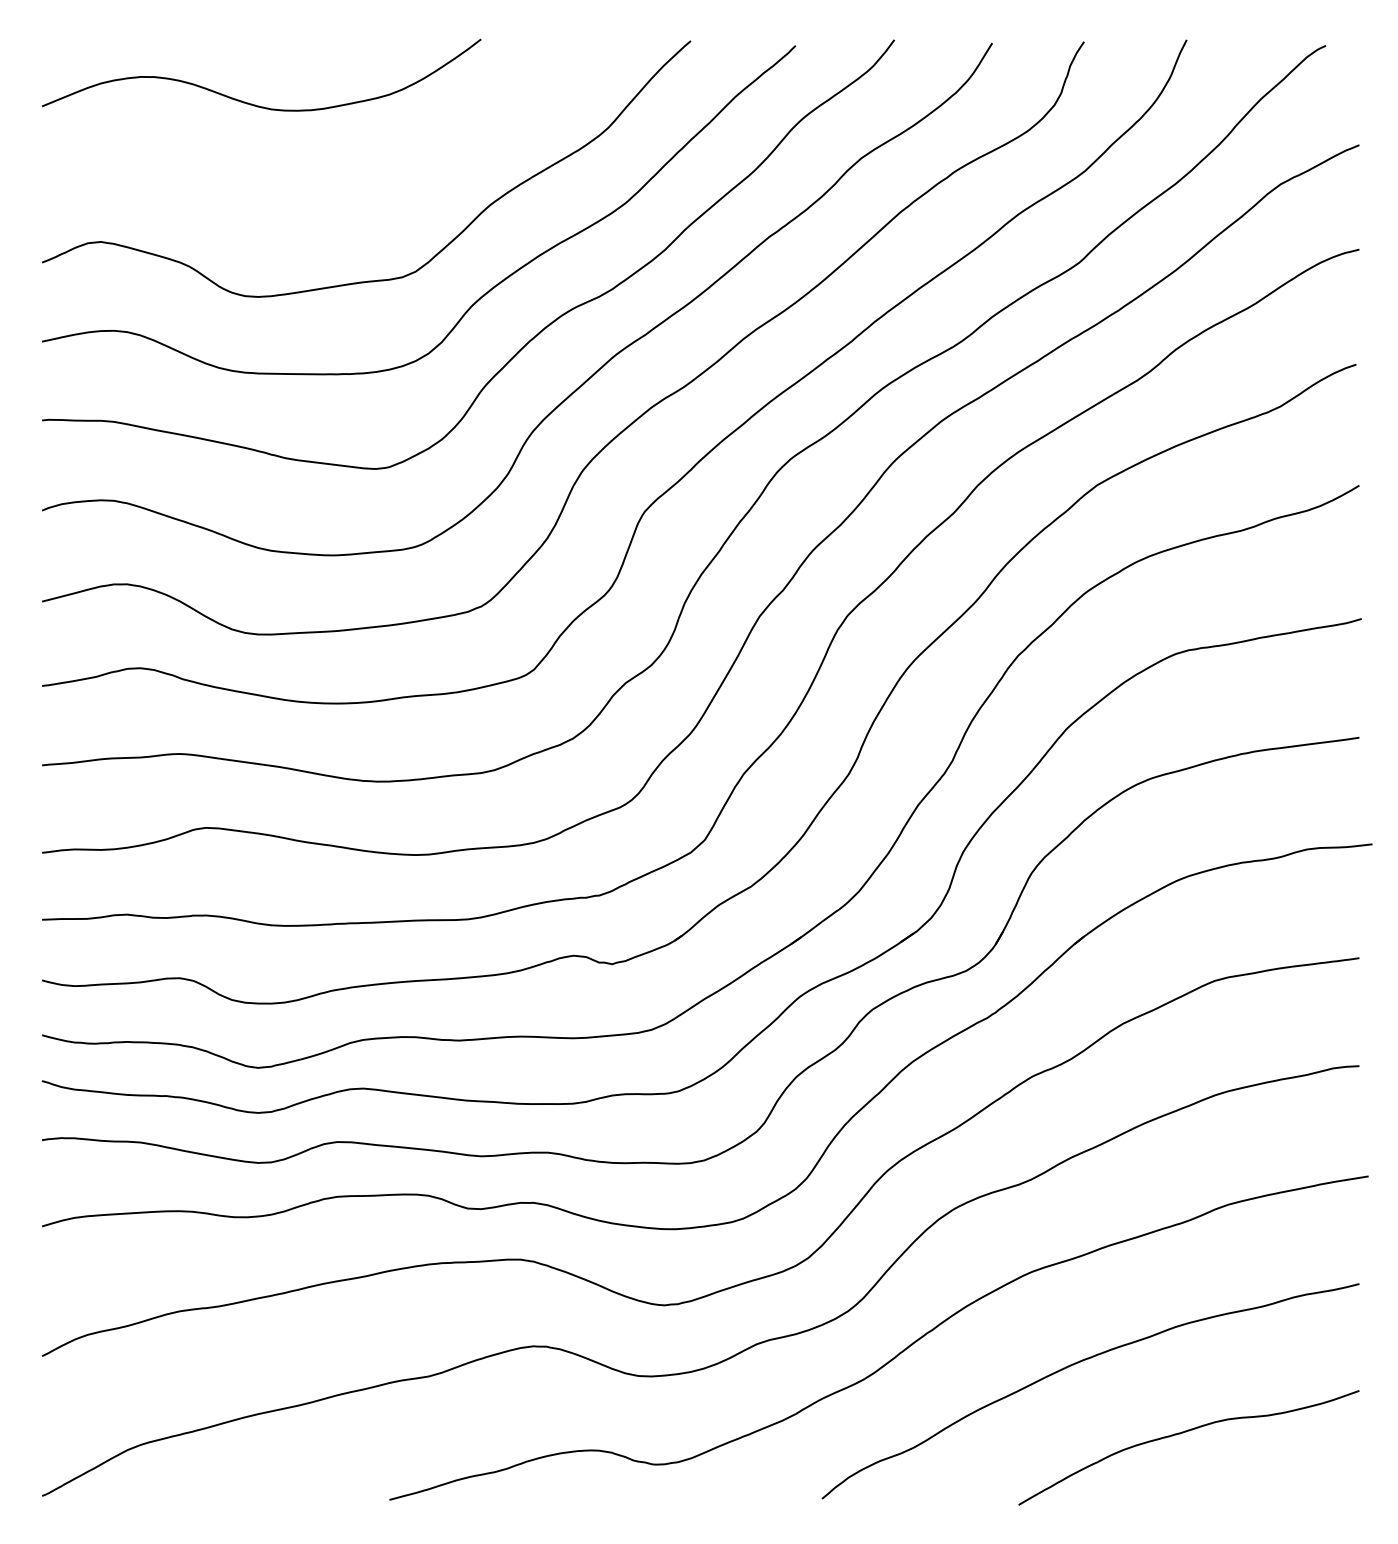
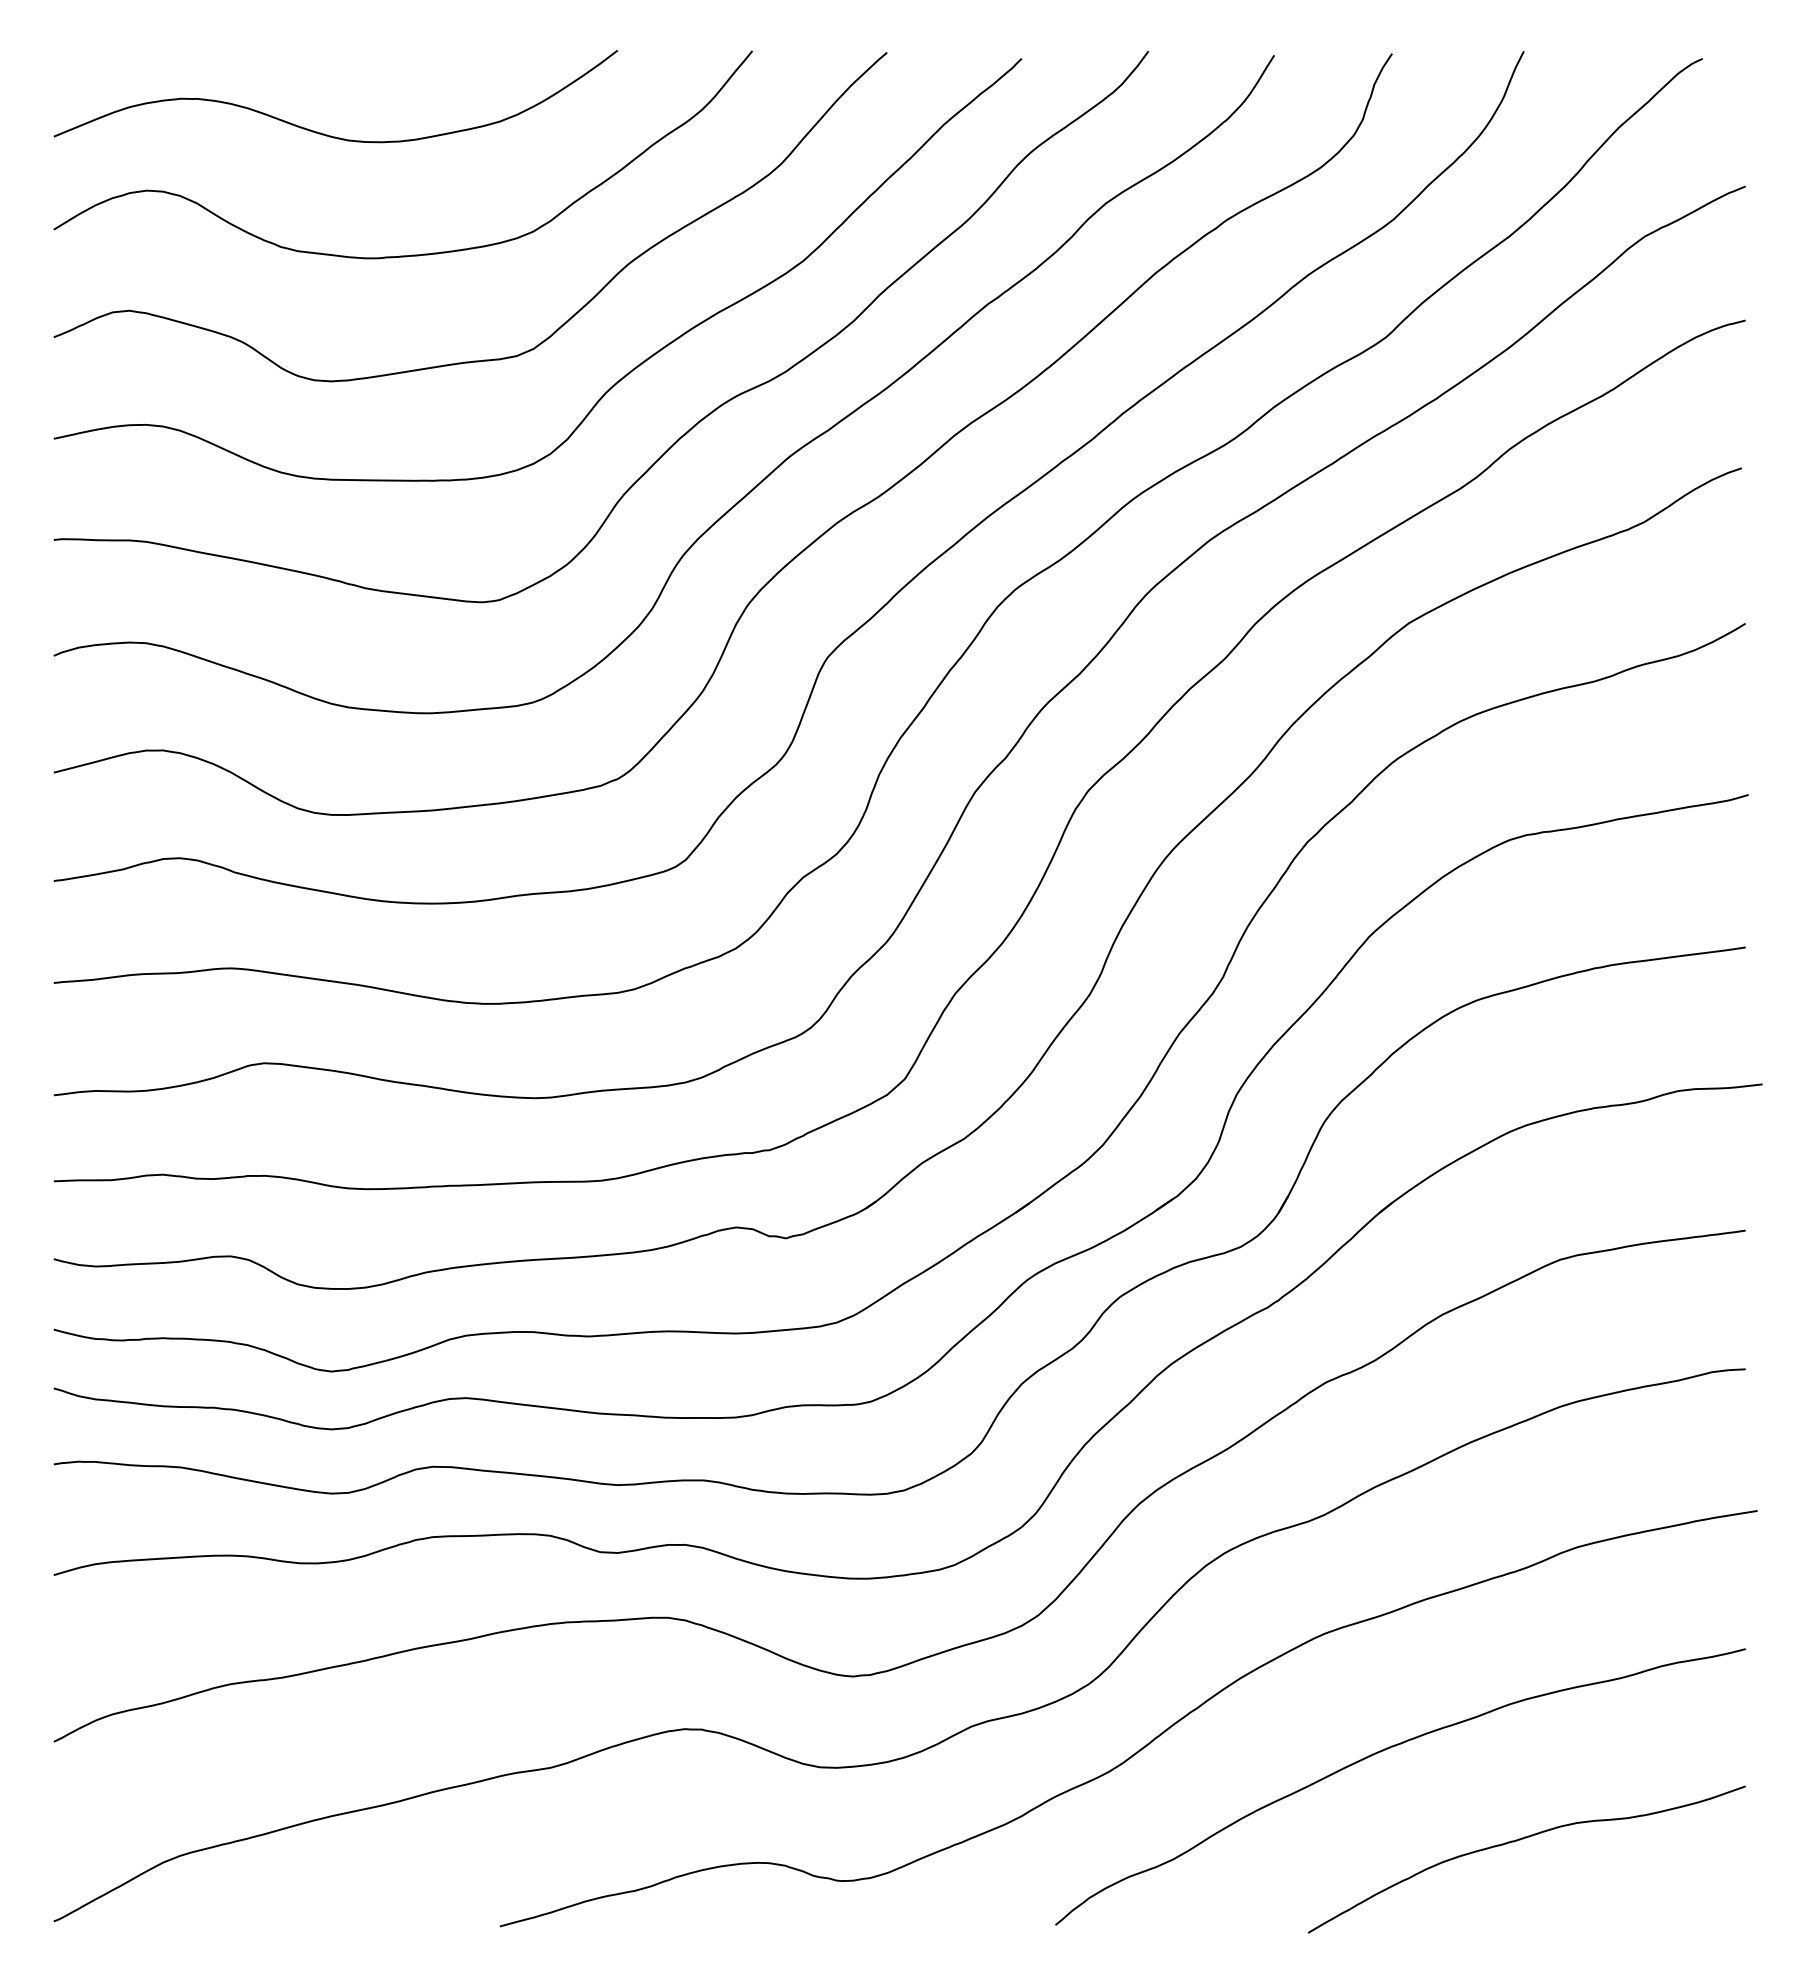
curve: (321, 198) -> (412, 254), added

